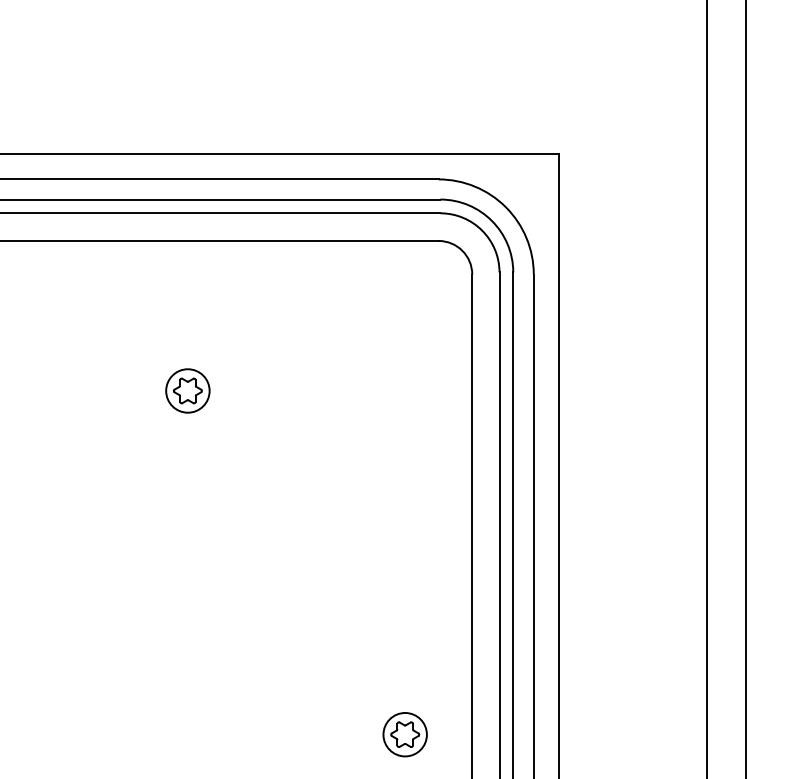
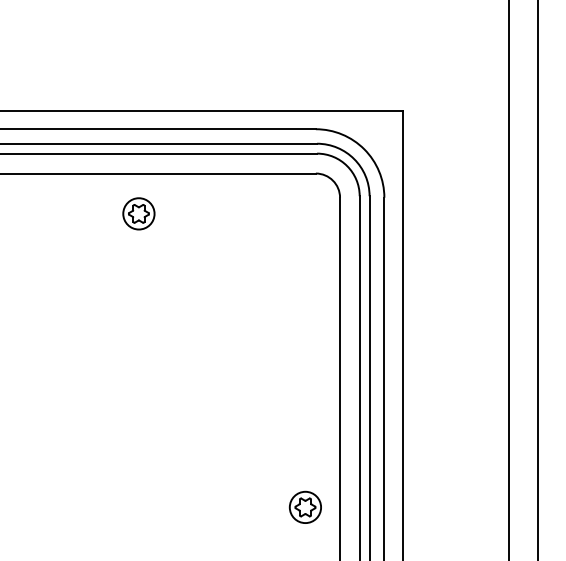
part: (187, 390) -> (138, 213), moved
part: (404, 734) -> (304, 507), moved

